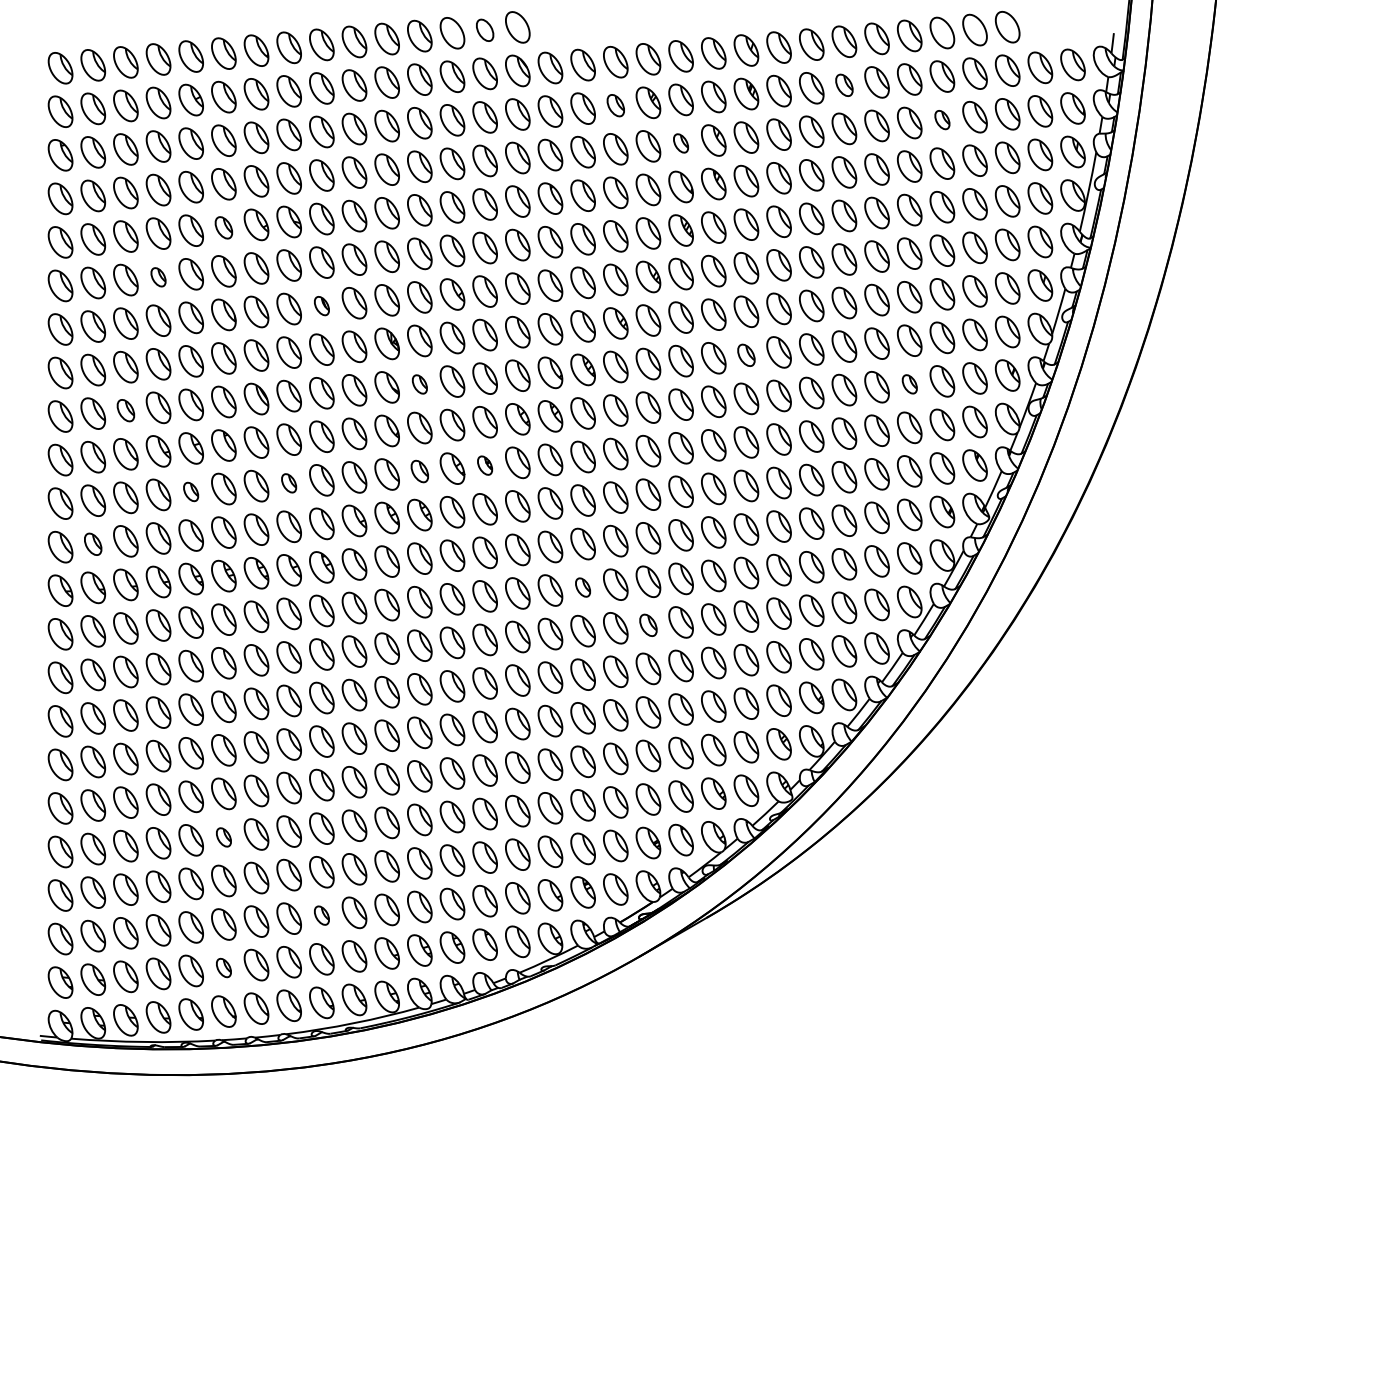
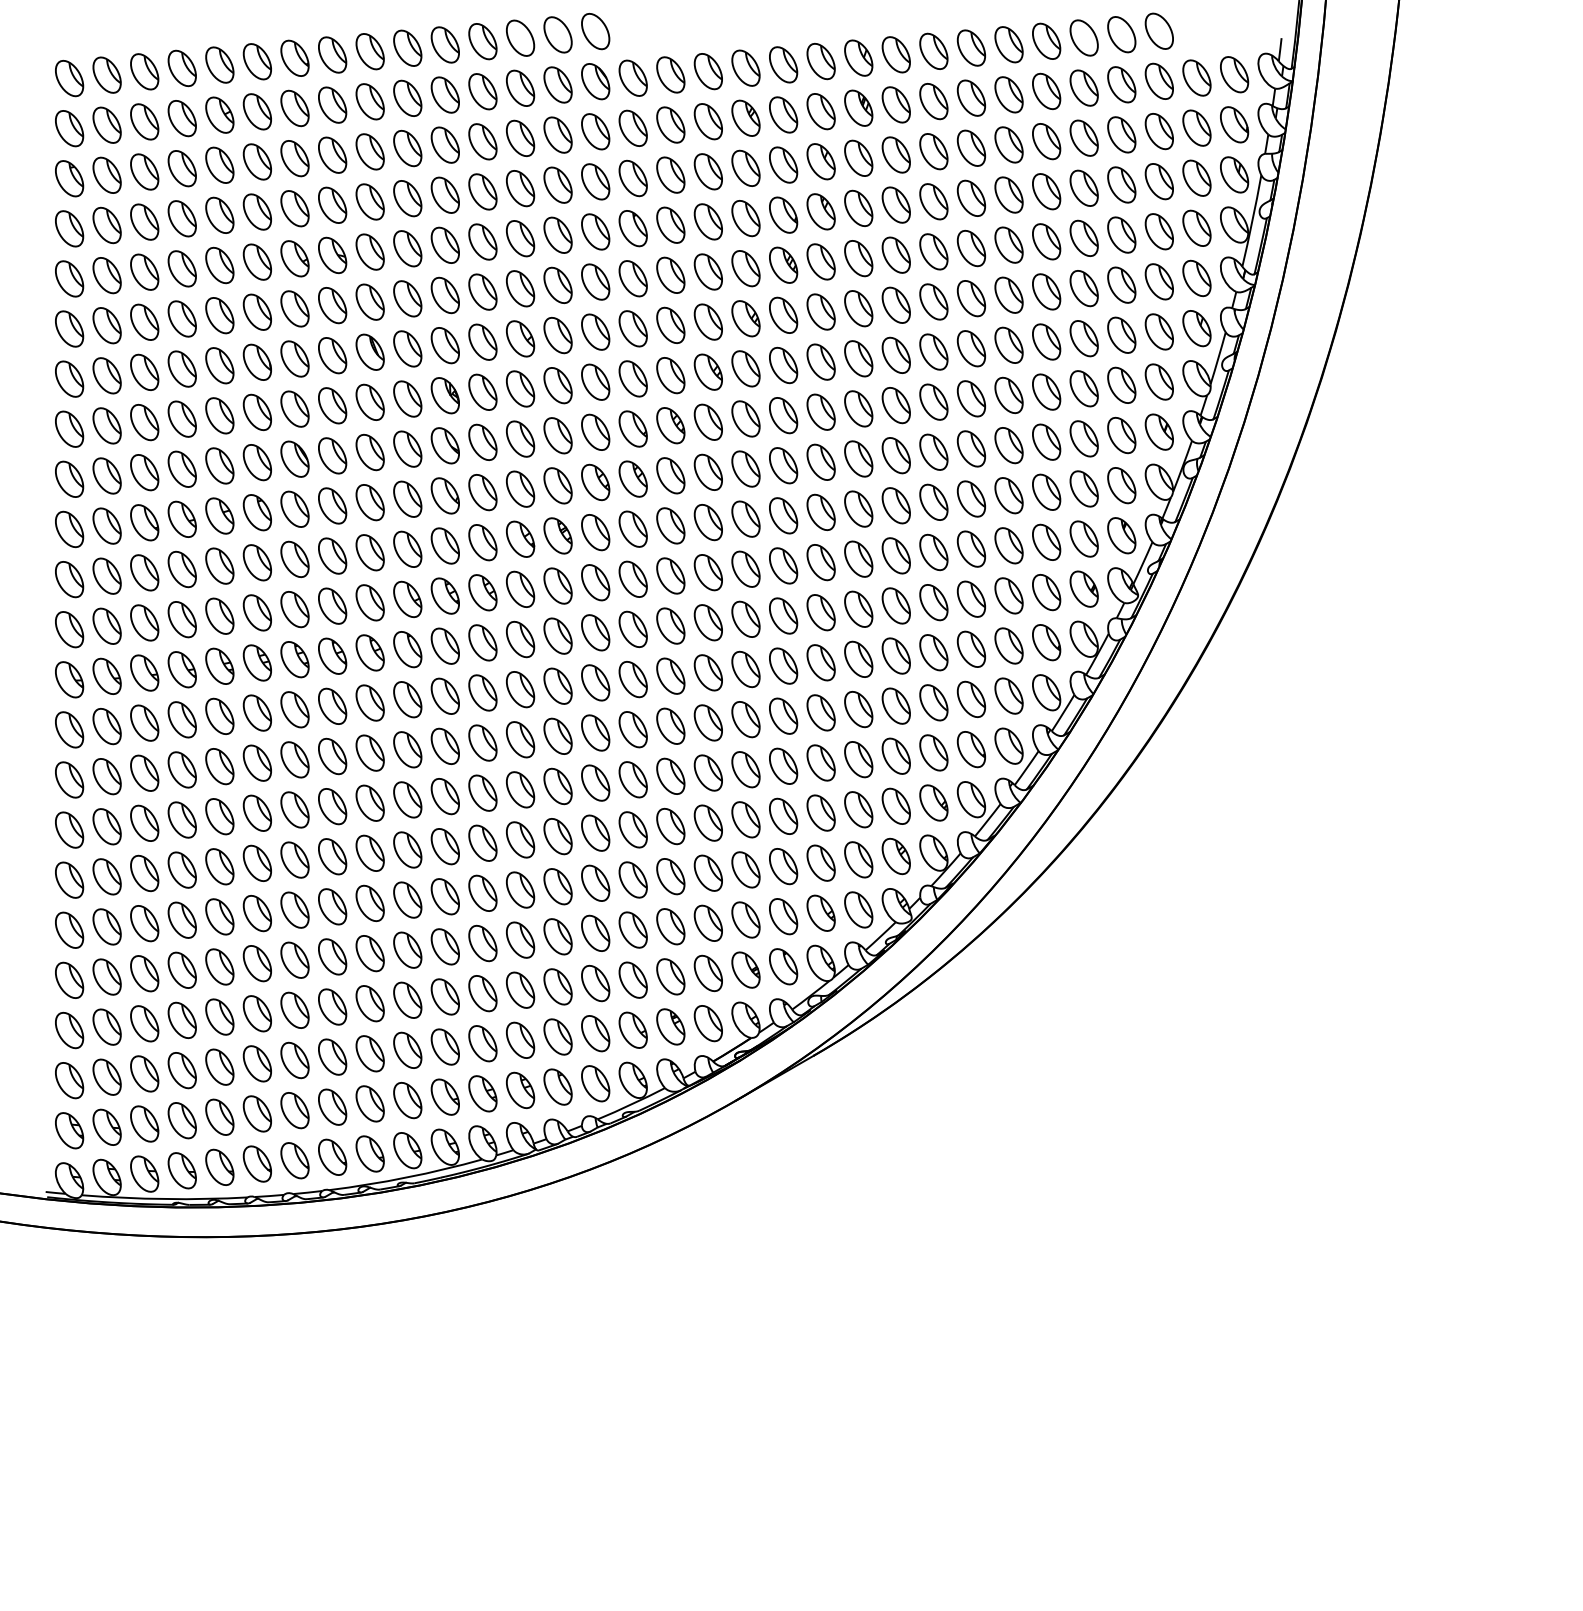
part: (484, 30) -> (557, 35), size x1.43
part: (844, 85) -> (971, 98), size x1.43
part: (615, 105) -> (708, 121), size x1.43
part: (942, 119) -> (1084, 137), size x1.67
part: (680, 143) -> (782, 165), size x1.67
part: (223, 227) -> (256, 261), size x1.43
part: (158, 277) -> (182, 319), size x1.67
part: (321, 305) -> (369, 351), size x1.67
part: (746, 355) -> (858, 409), size x1.43
part: (419, 384) -> (482, 442), size x1.67
part: (909, 384) -> (1046, 442), size x1.67
part: (125, 410) -> (144, 472), size x1.43
part: (484, 465) -> (557, 535), size x1.67
part: (419, 471) -> (482, 542), size x1.43
part: (288, 483) -> (331, 556), size x1.67
part: (190, 491) -> (219, 565), size x1.67
part: (92, 544) -> (106, 626), size x1.43
part: (582, 587) -> (670, 676), size x1.67
part: (648, 625) -> (746, 719), size x1.43
part: (223, 837) -> (256, 963), size x1.67
part: (321, 915) -> (369, 1053), size x1.67
part: (223, 967) -> (256, 1113), size x1.67

